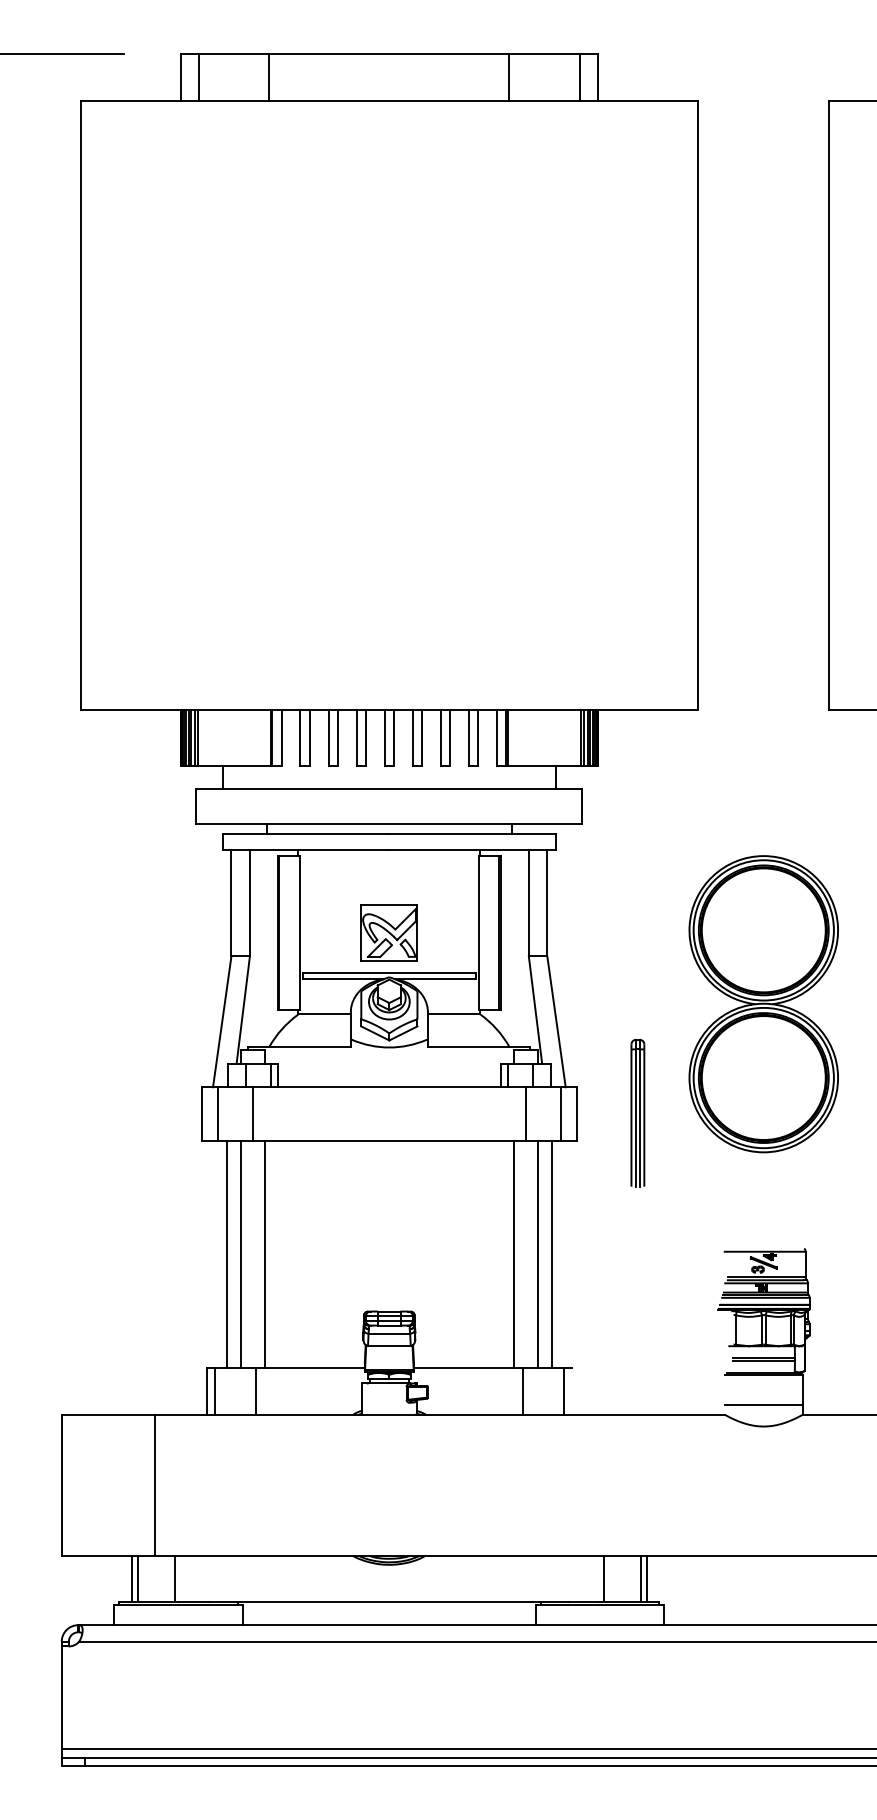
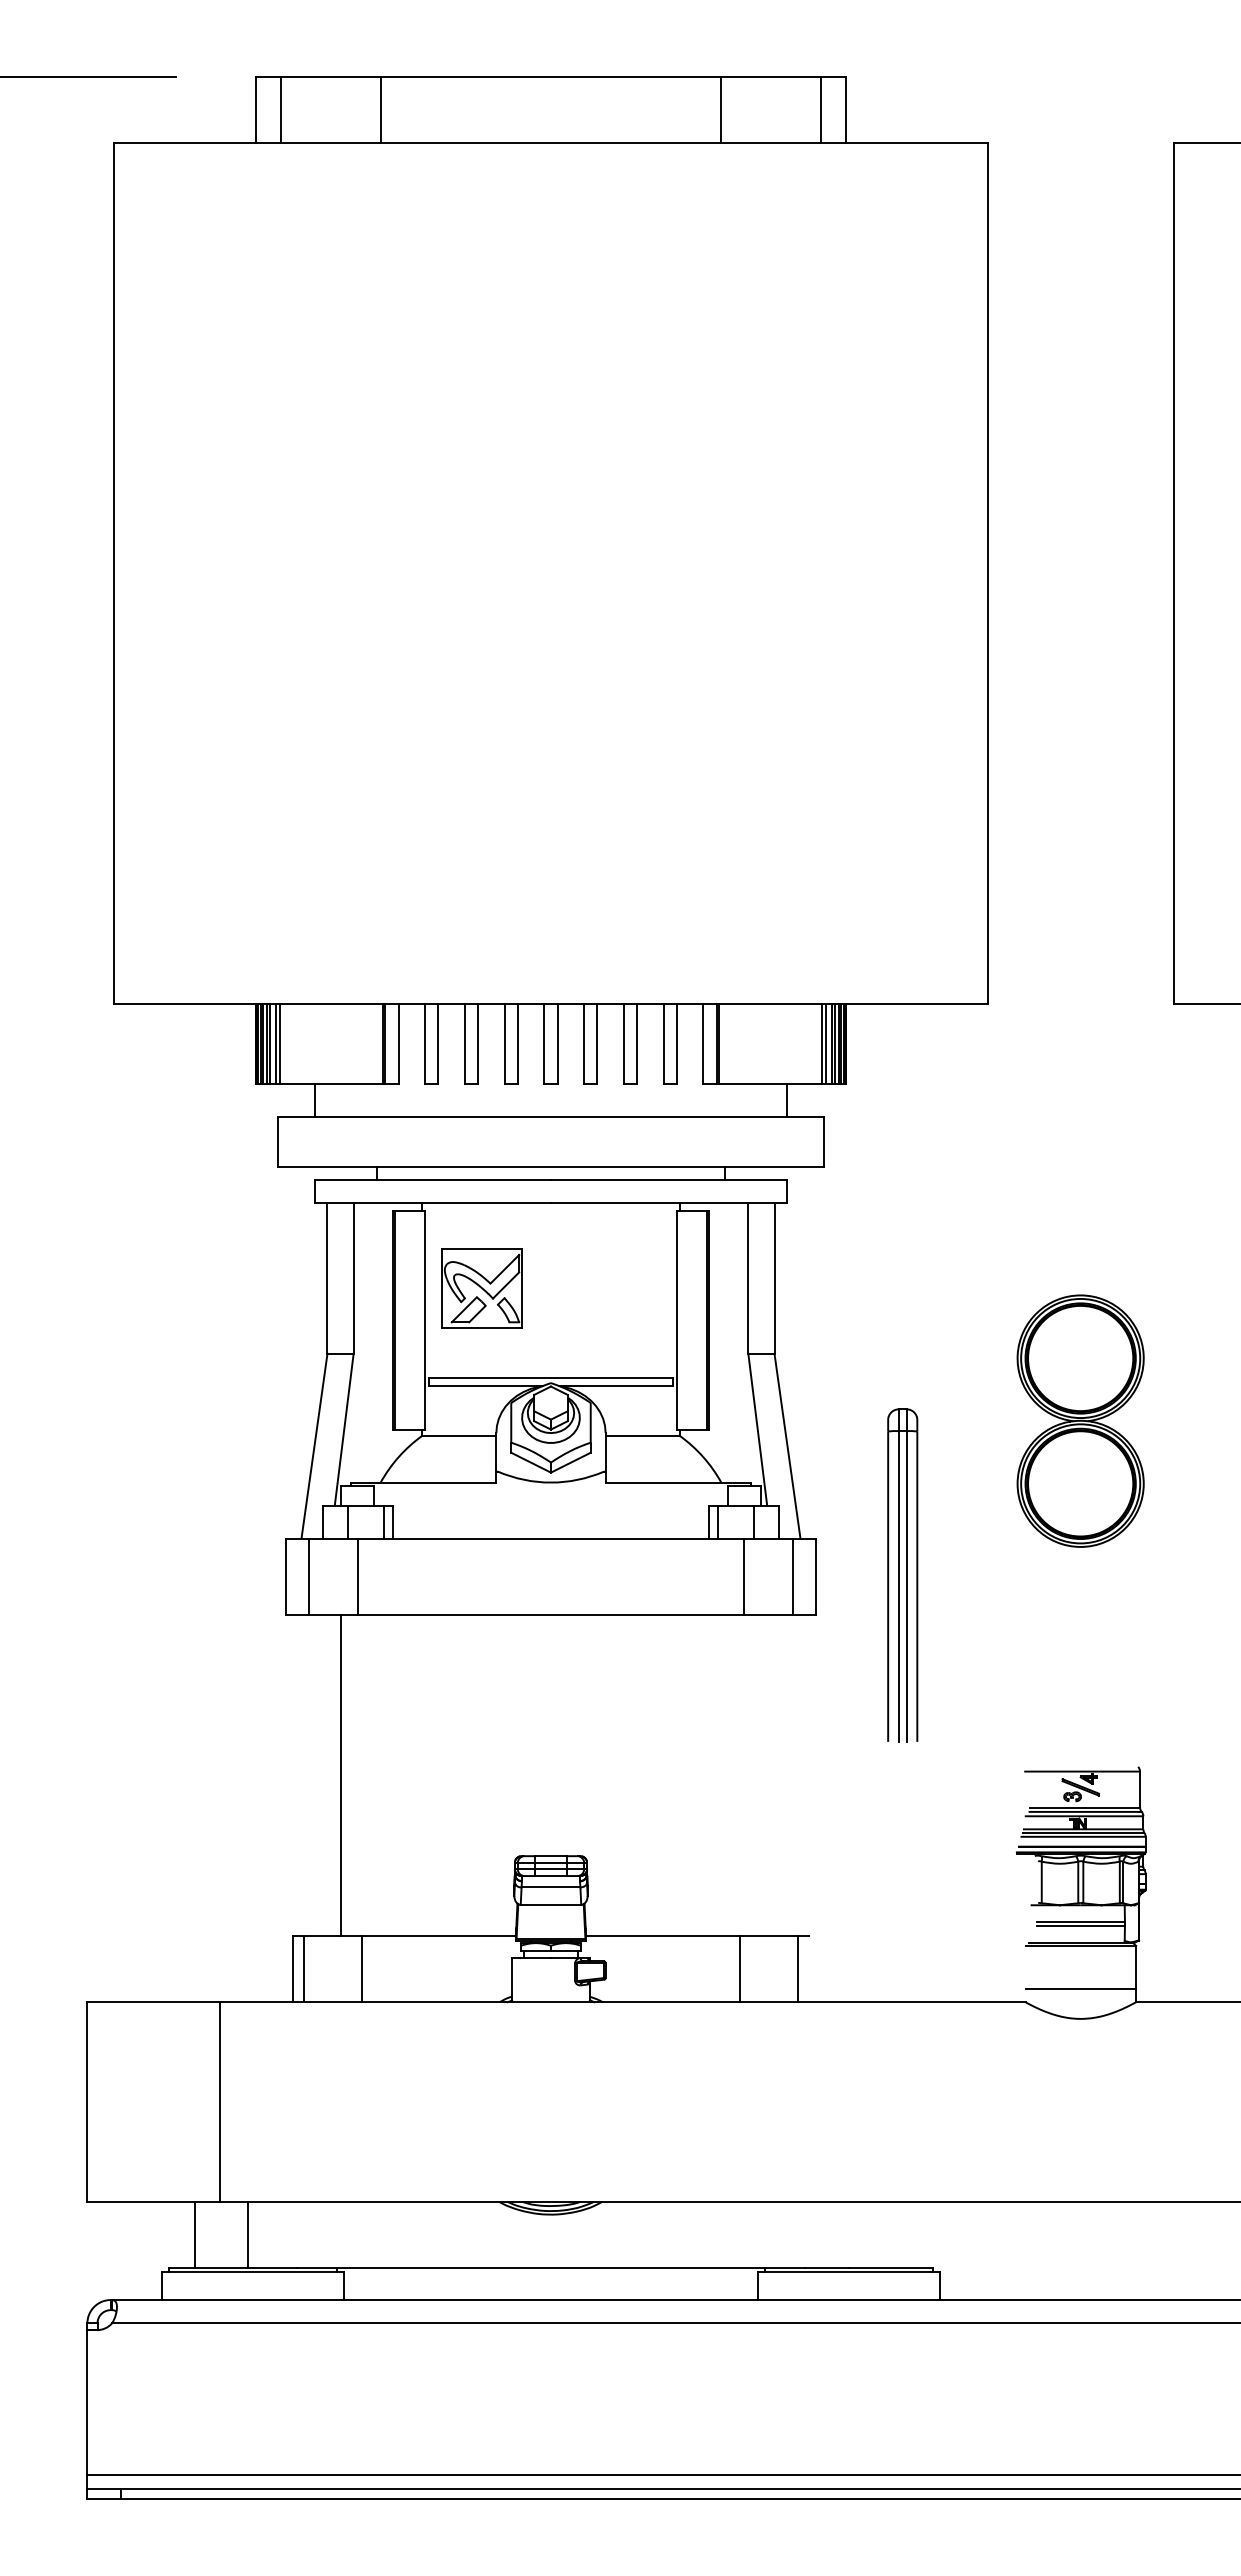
part: (389, 932) -> (481, 1288), moved
part: (763, 1003) -> (1080, 1420), size x0.6
part: (637, 1113) -> (902, 1575), size x1.6
line: (226, 1254) -> (320, 1775), removed
line: (264, 1254) -> (374, 1775), removed
line: (514, 1254) -> (727, 1775), removed
line: (537, 1254) -> (760, 1775), removed
line: (552, 1254) -> (781, 1775), removed
line: (131, 1578) -> (186, 2234), removed
line: (603, 1578) -> (854, 2234), removed
line: (641, 1578) -> (907, 2234), removed
line: (646, 1578) -> (915, 2234), removed

